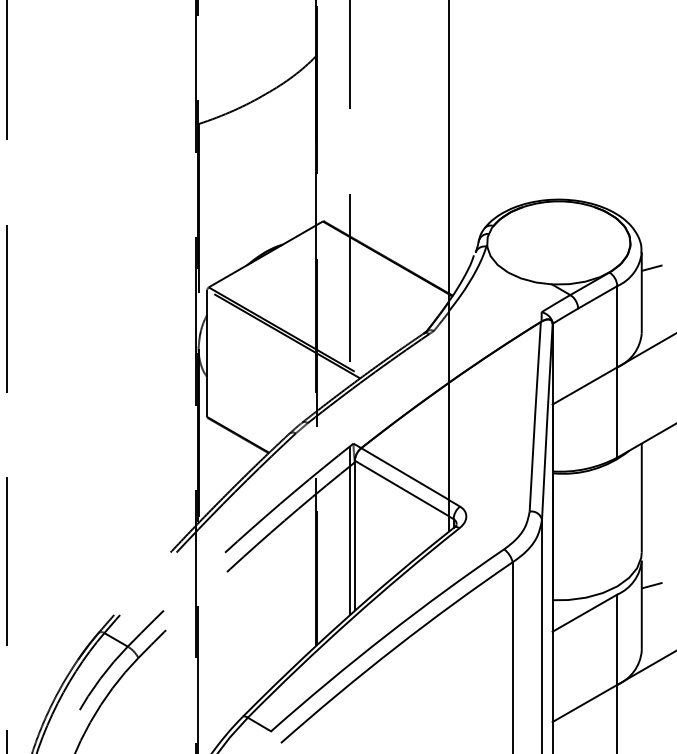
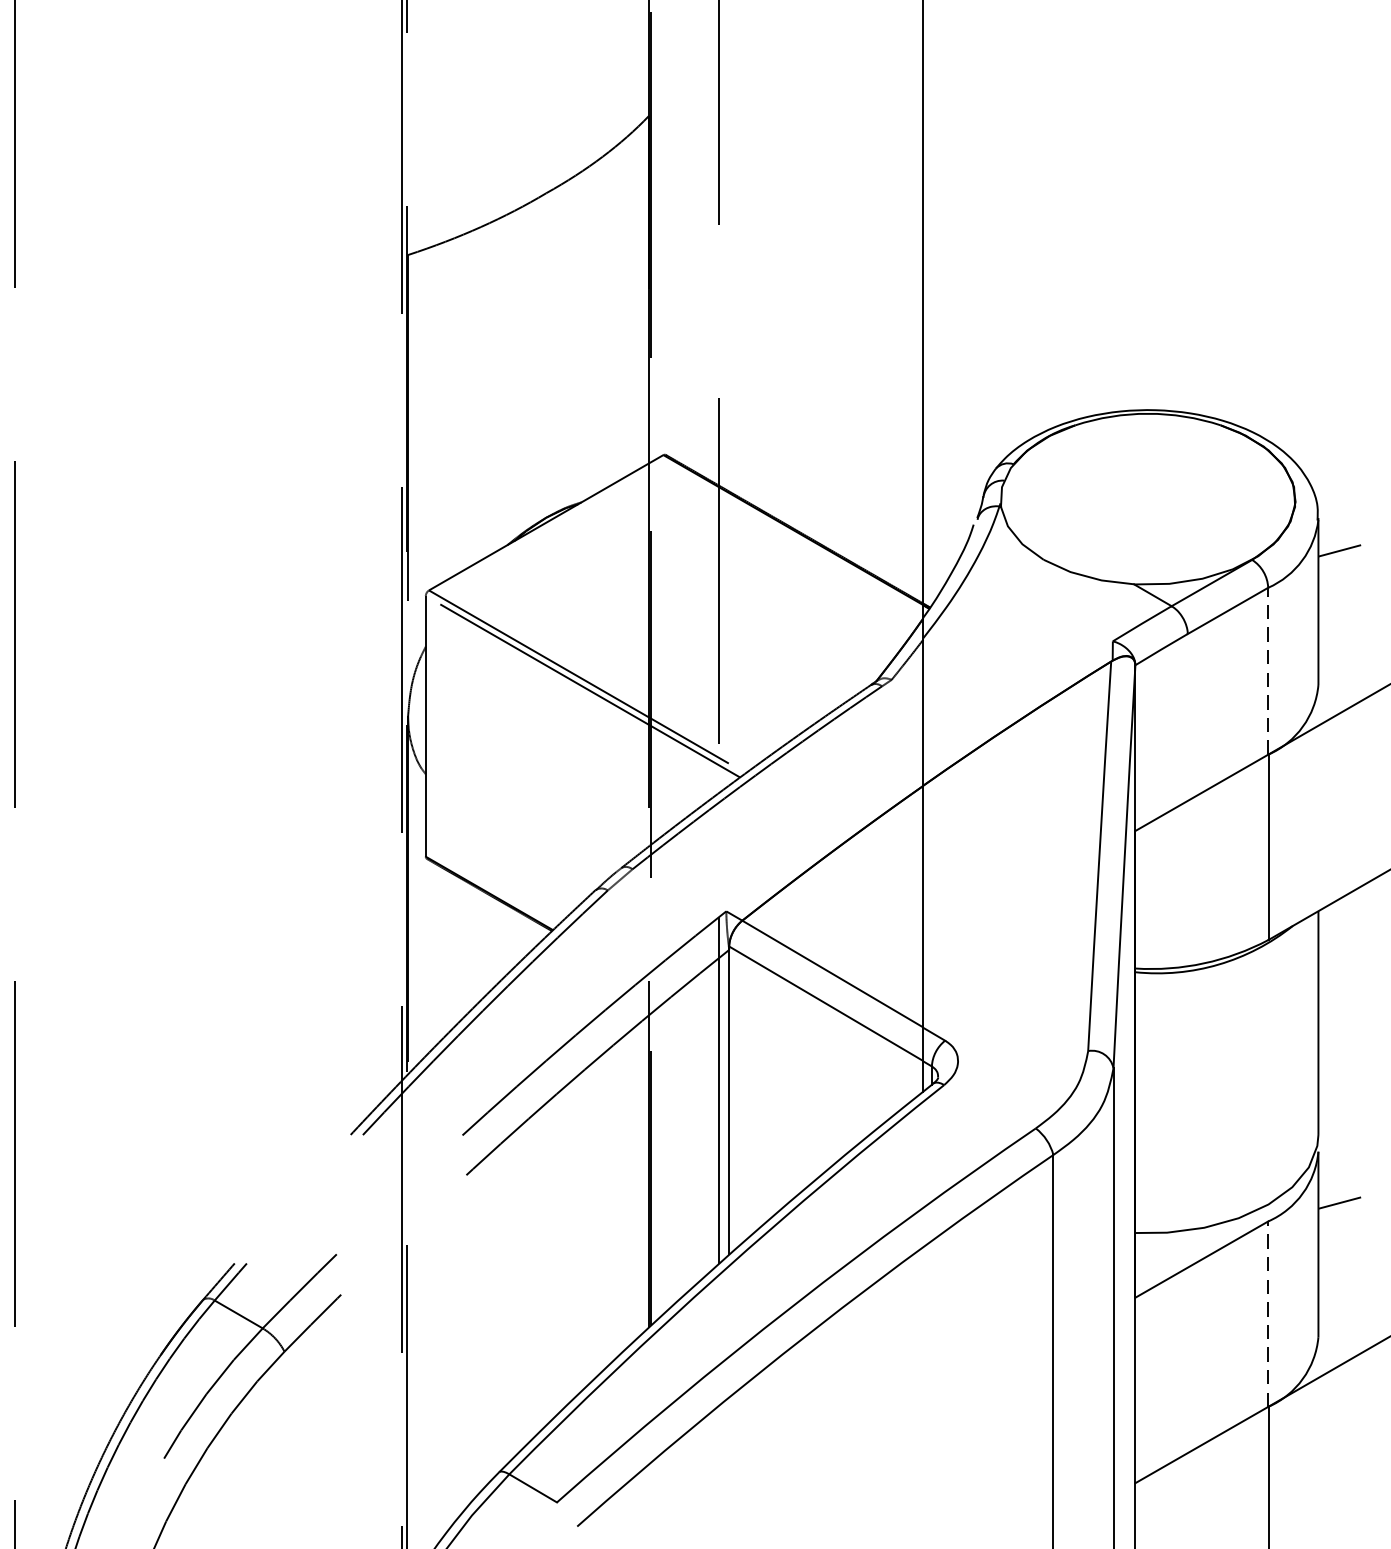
line: (617, 326) -> (1268, 670), solid -> dashed
line: (617, 639) -> (1268, 1313), solid -> dashed

